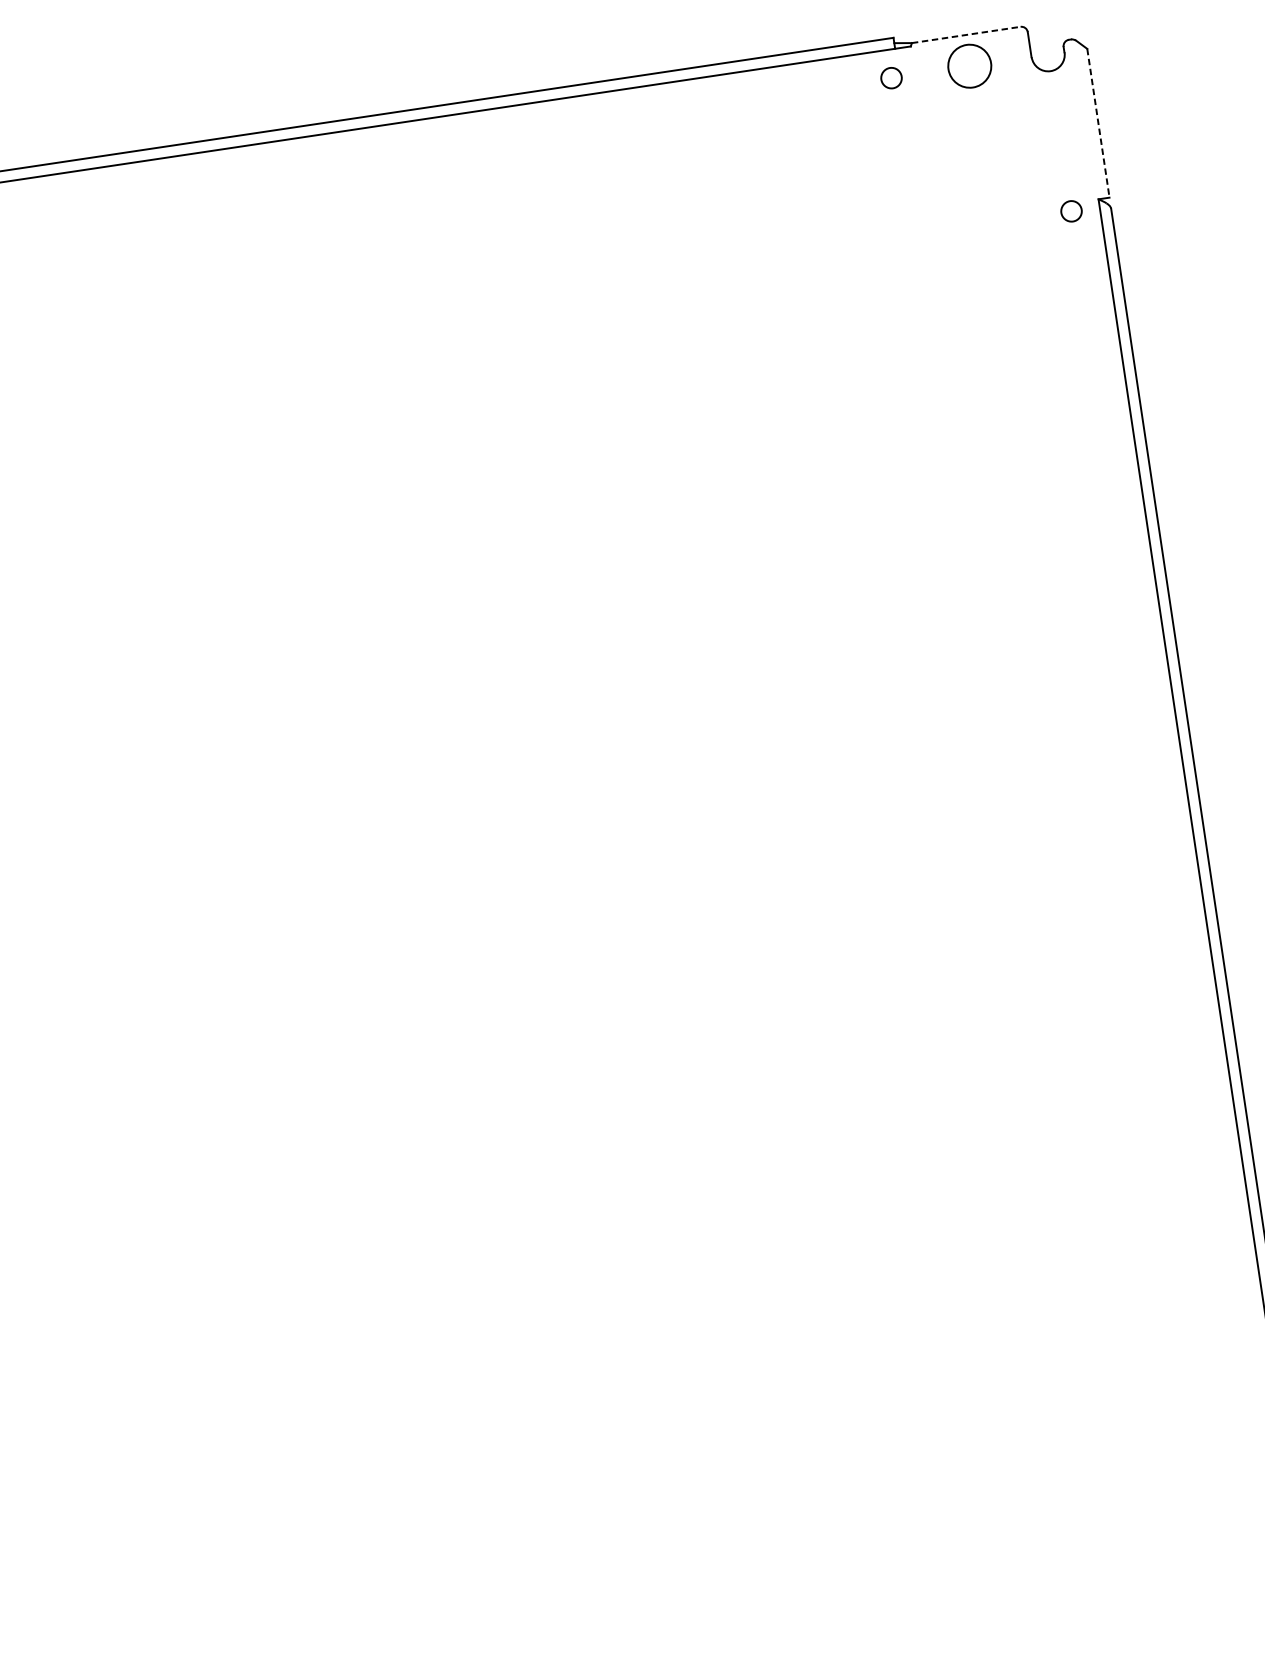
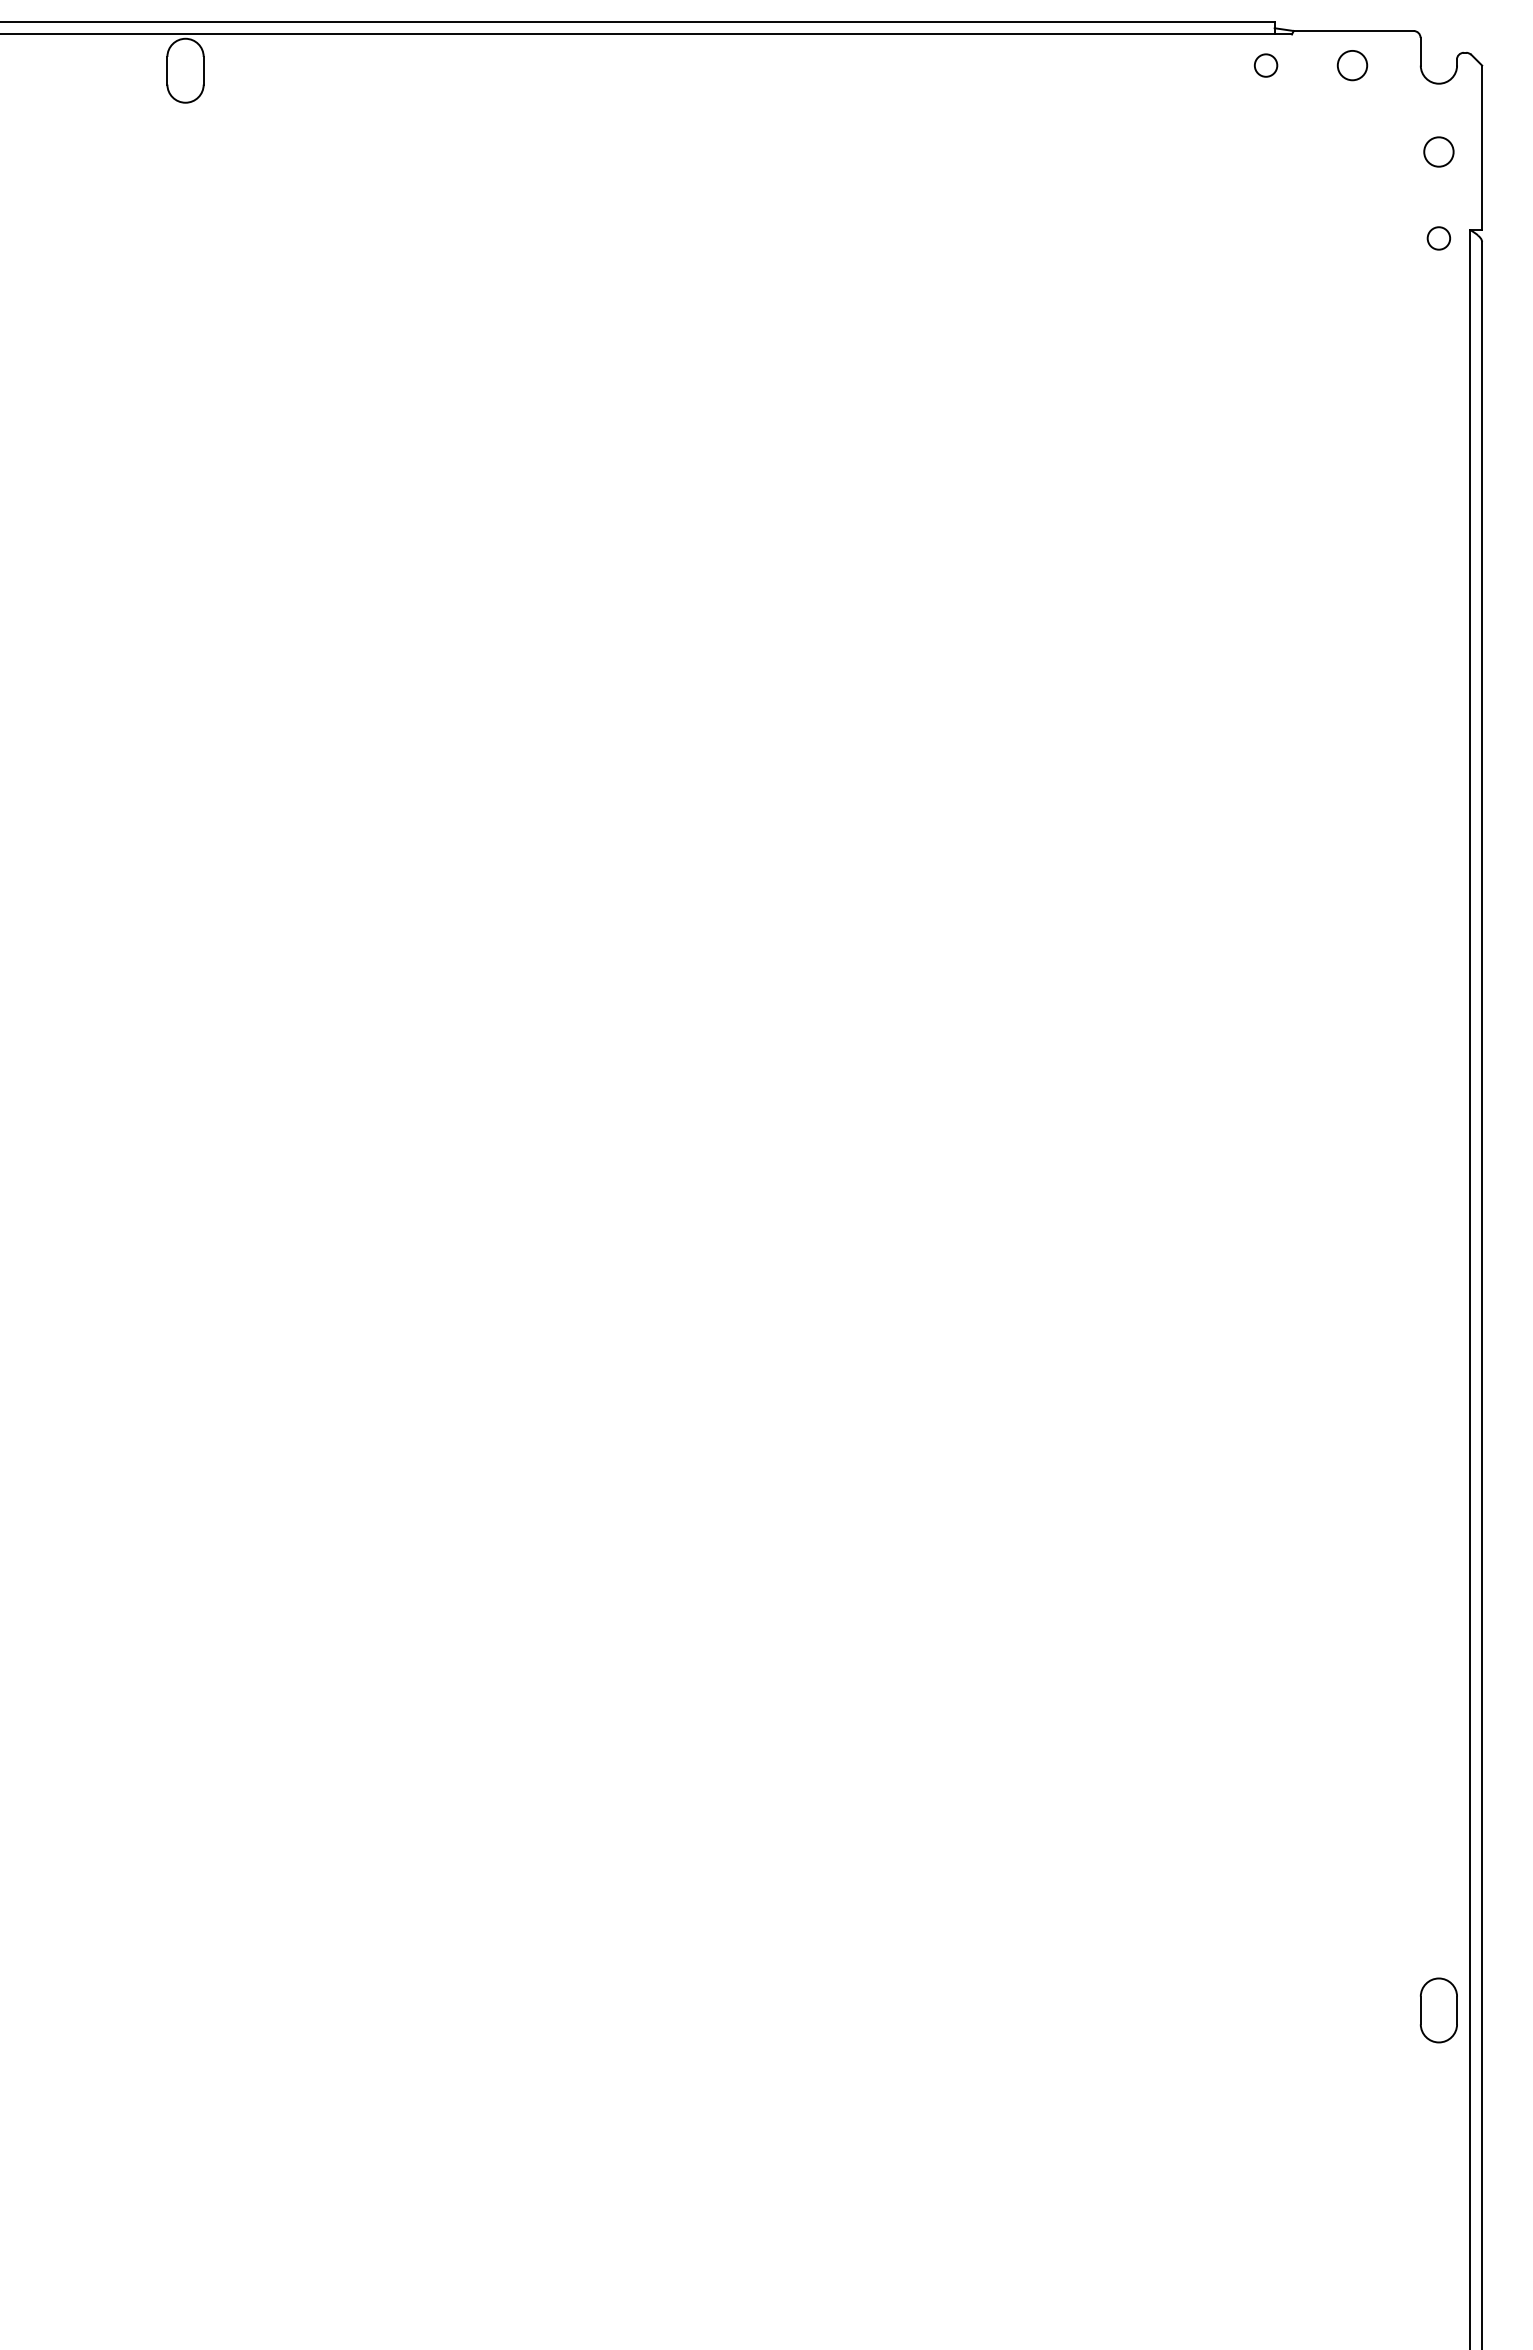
line: (966, 35) -> (1353, 31), dashed -> solid
circle: (969, 66) -> (1352, 65), size x0.62
line: (1098, 123) -> (1482, 148), dashed -> solid
circle: (1059, 132) -> (1438, 151), added

